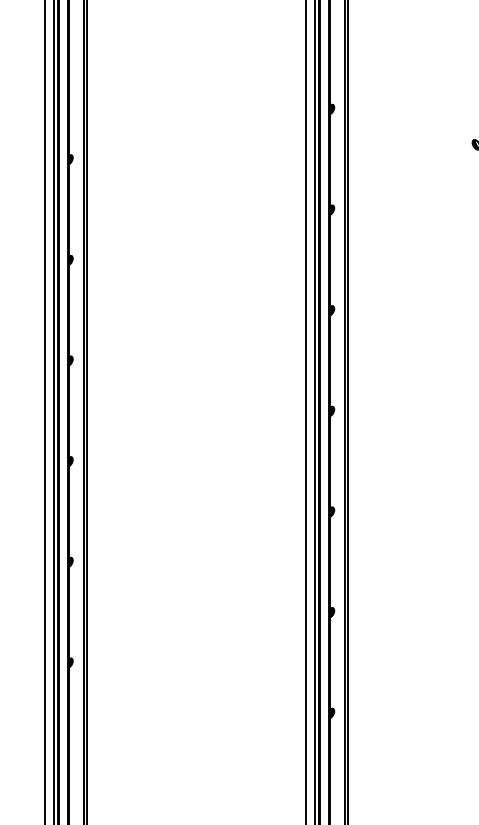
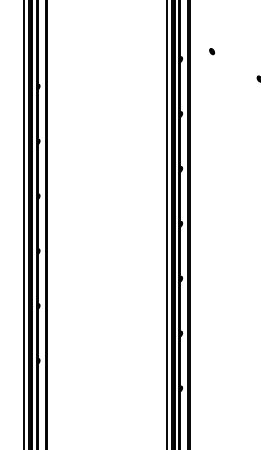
part: (388, 94) -> (211, 51), added

